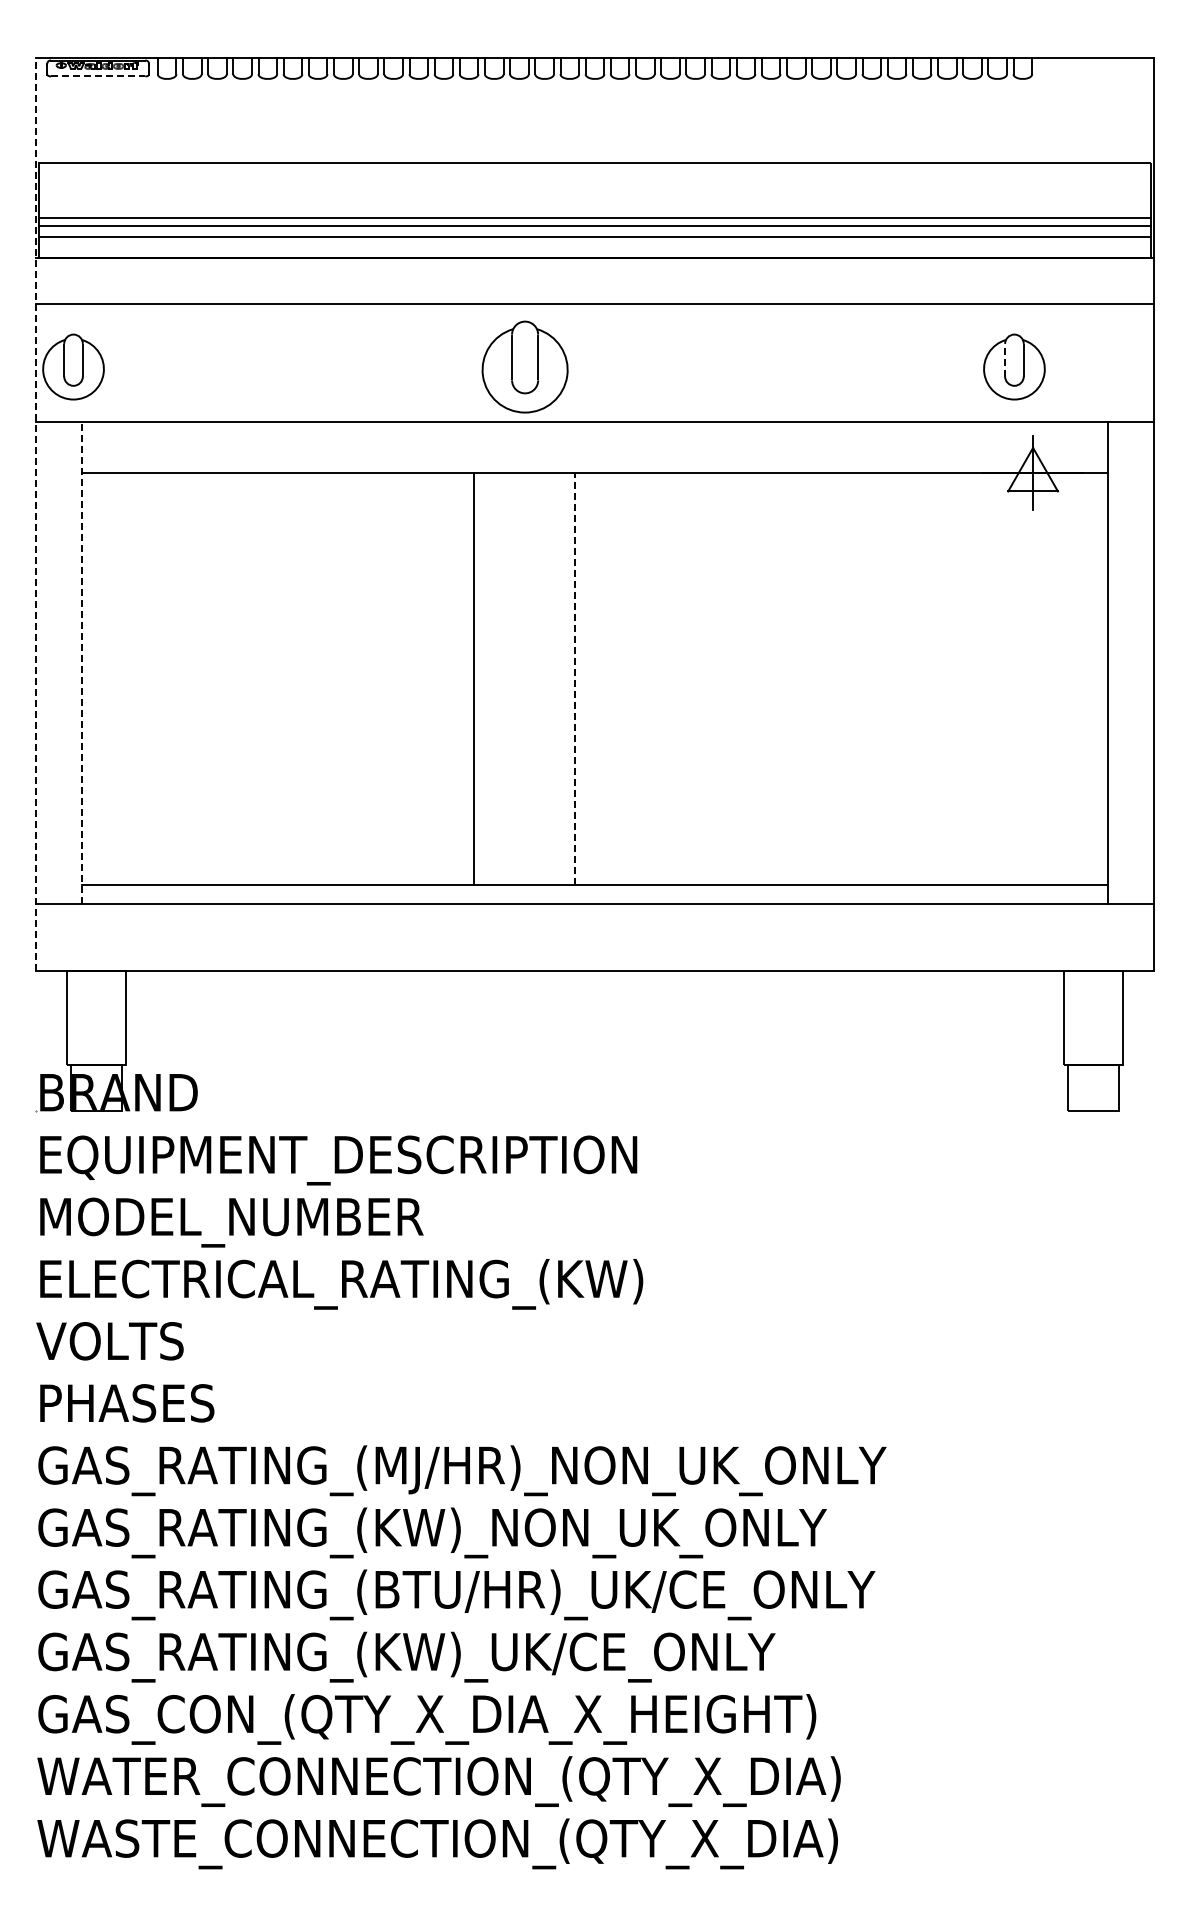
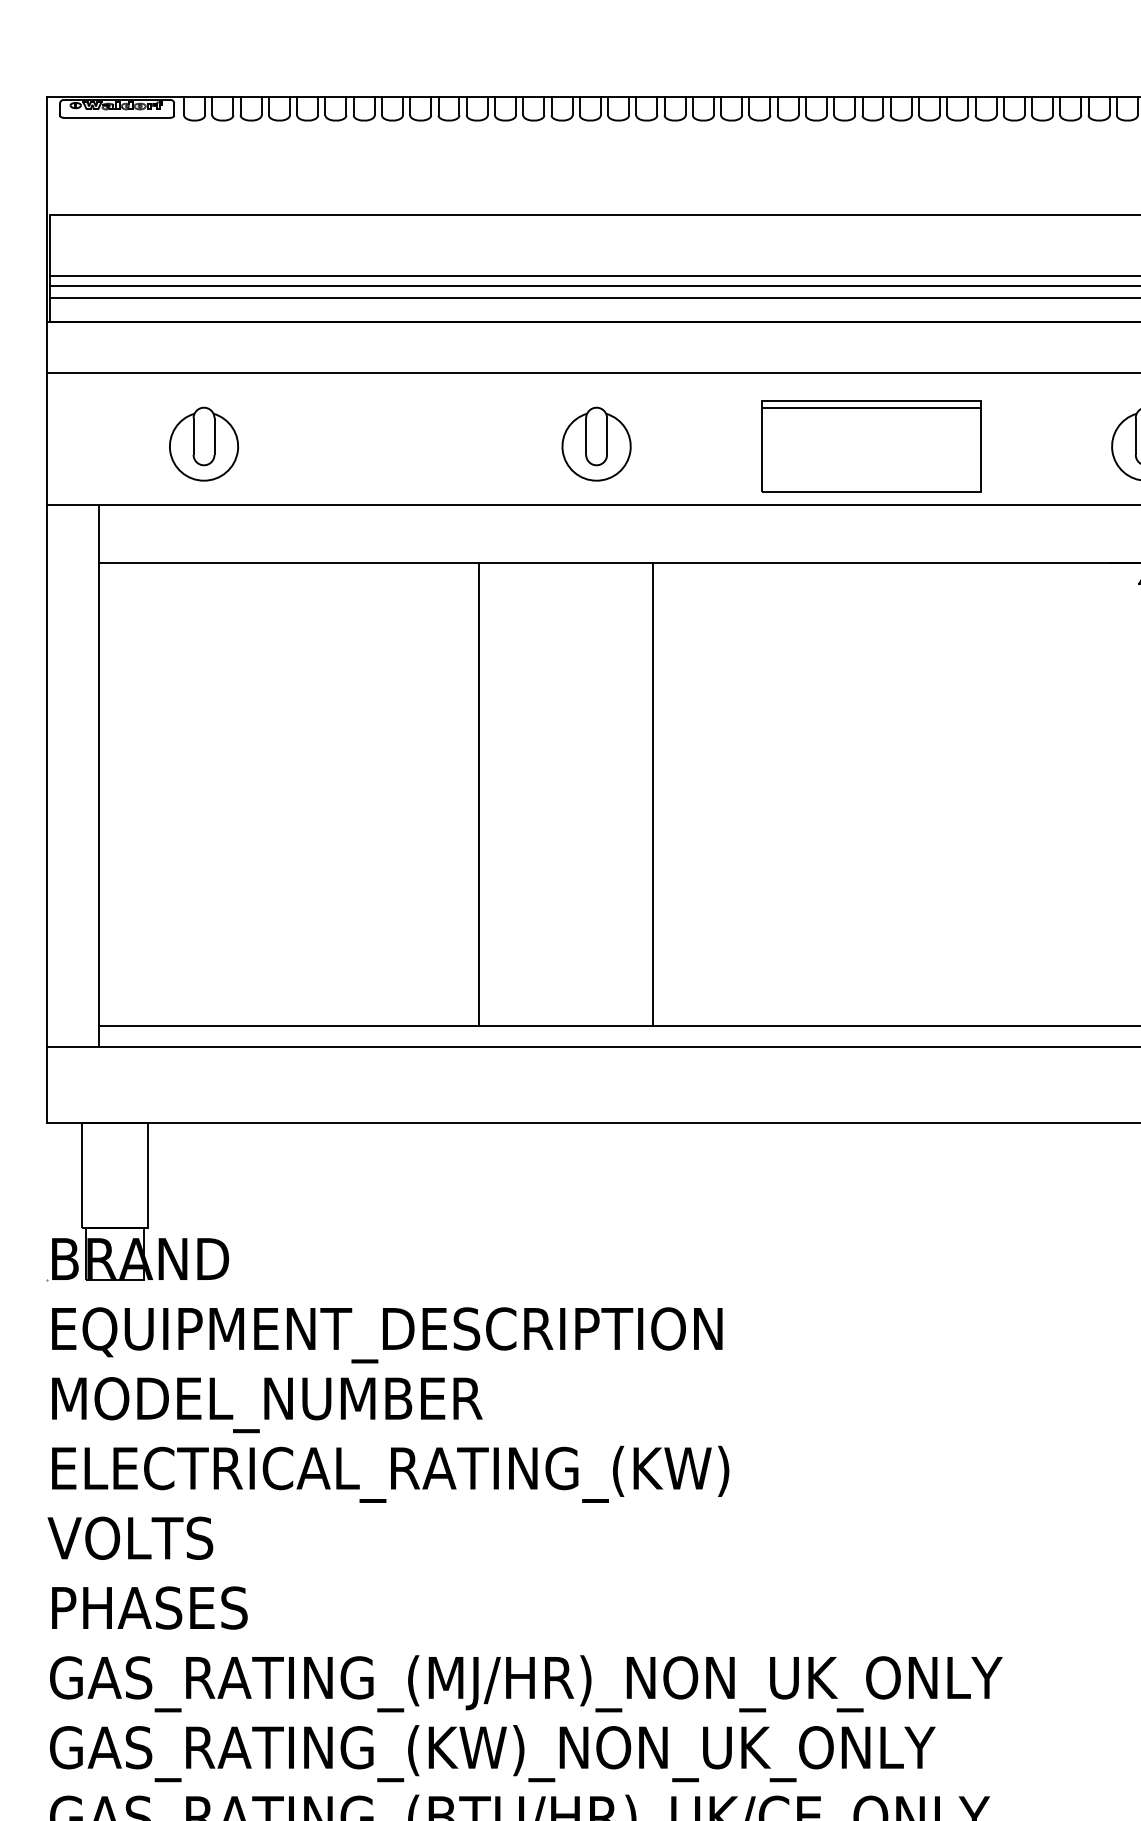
line: (98, 76) -> (117, 117), dashed -> solid
line: (1005, 359) -> (1136, 435), dashed -> solid
part: (73, 366) -> (203, 443), moved
part: (524, 366) -> (595, 443), size x0.71
part: (769, 369) -> (871, 446), added
line: (35, 514) -> (46, 609), dashed -> solid
line: (82, 662) -> (99, 776), dashed -> solid
line: (474, 678) -> (479, 793), moved
line: (574, 678) -> (652, 793), dashed -> solid

